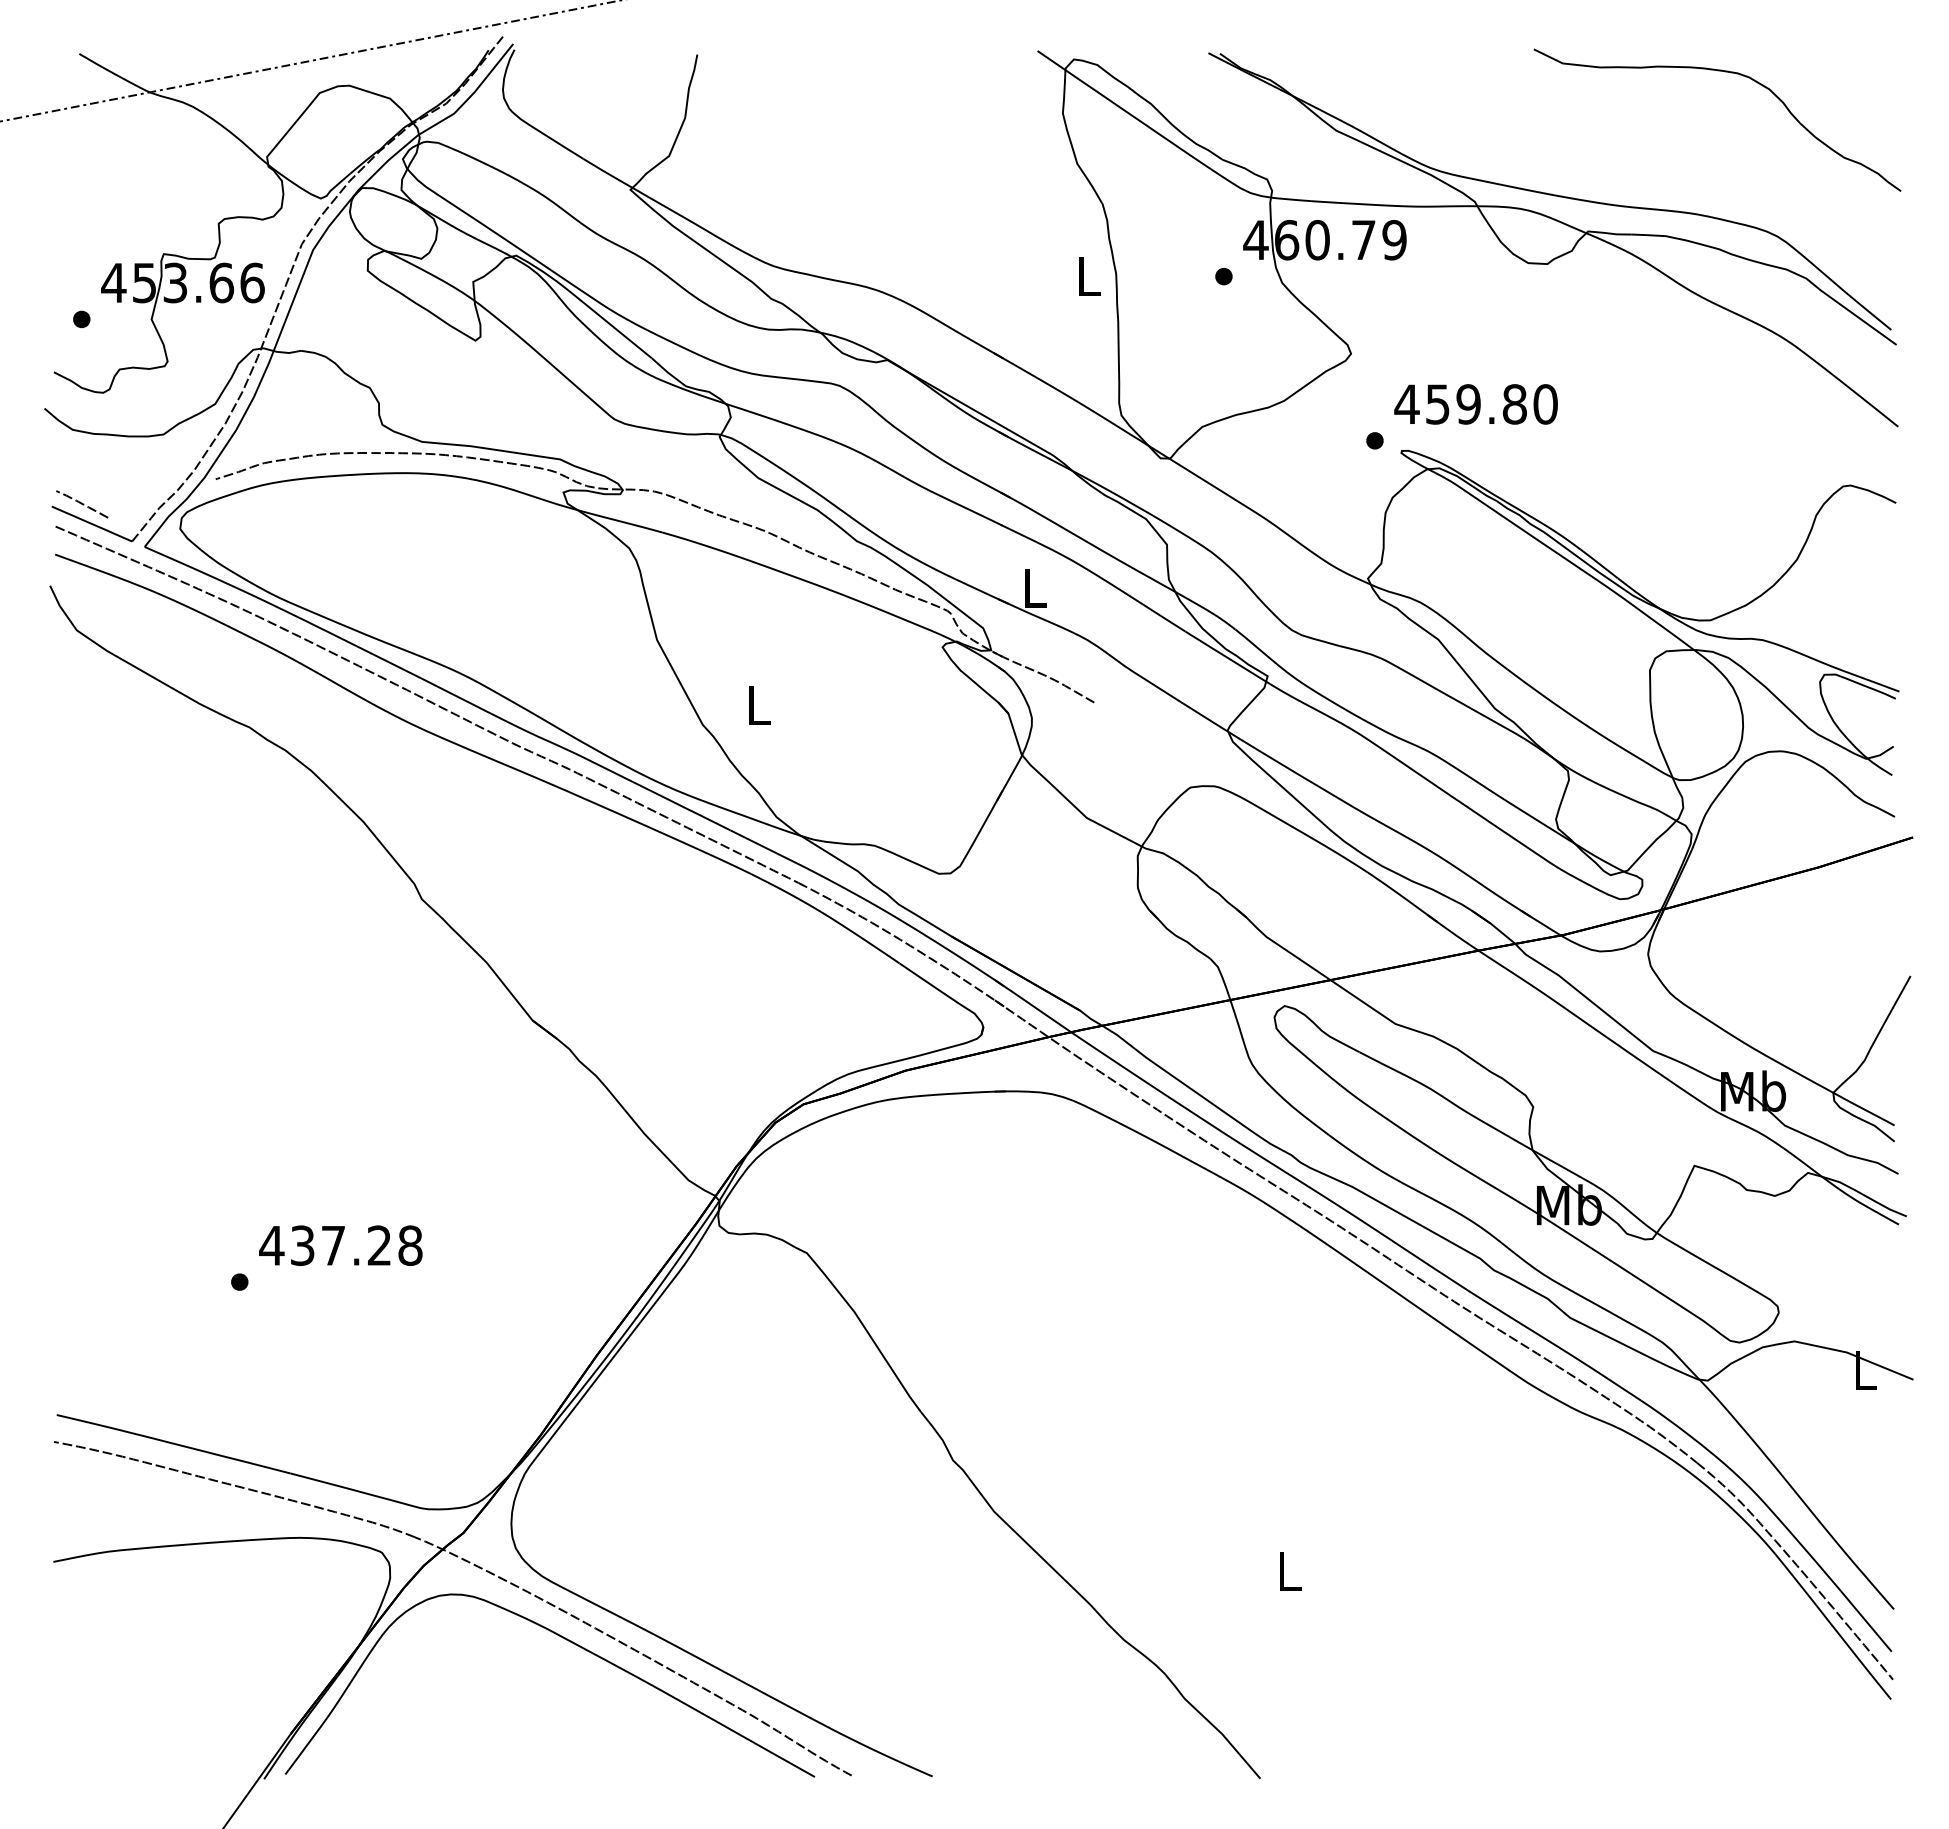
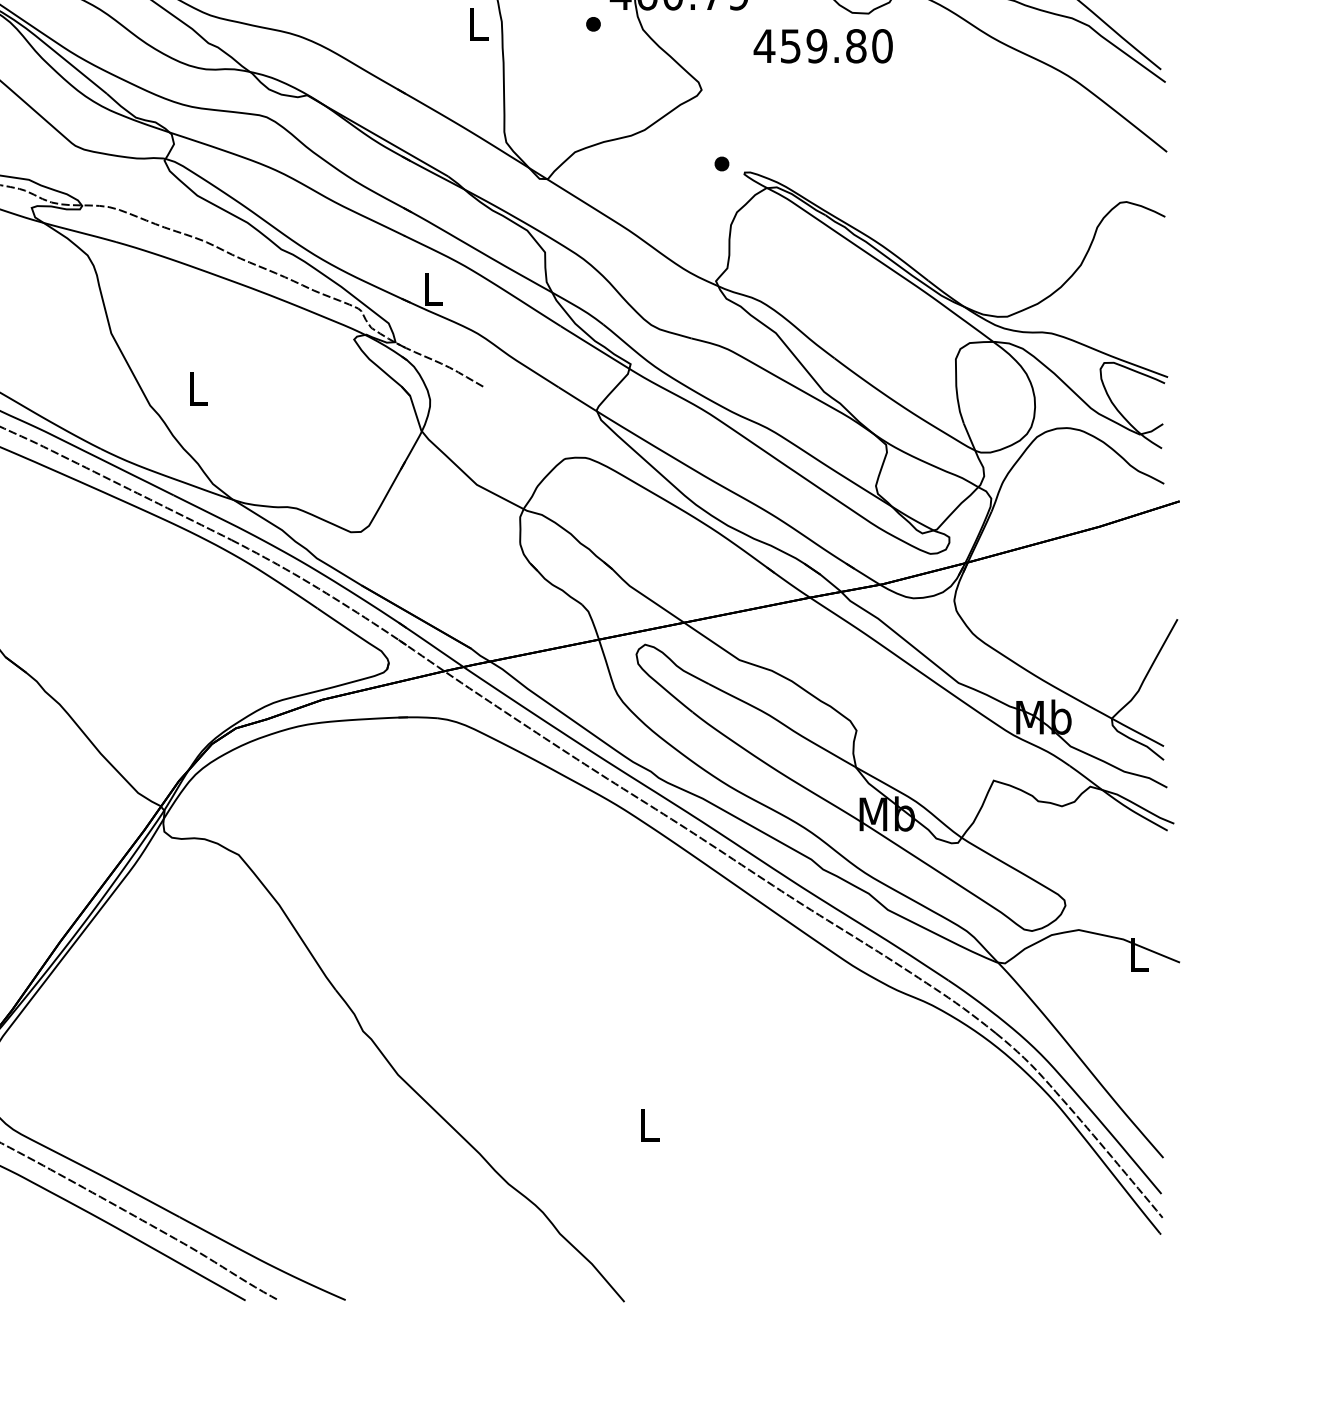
text: (1475, 404) -> (822, 46), moved

